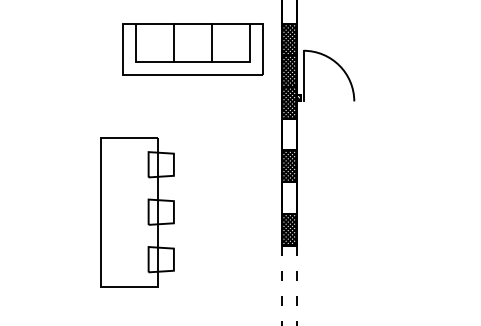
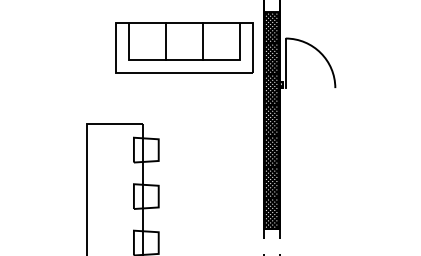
part: (192, 49) -> (183, 48), moved
hatch: (289, 134) -> (271, 120), added
hatch: (289, 197) -> (271, 182), added

